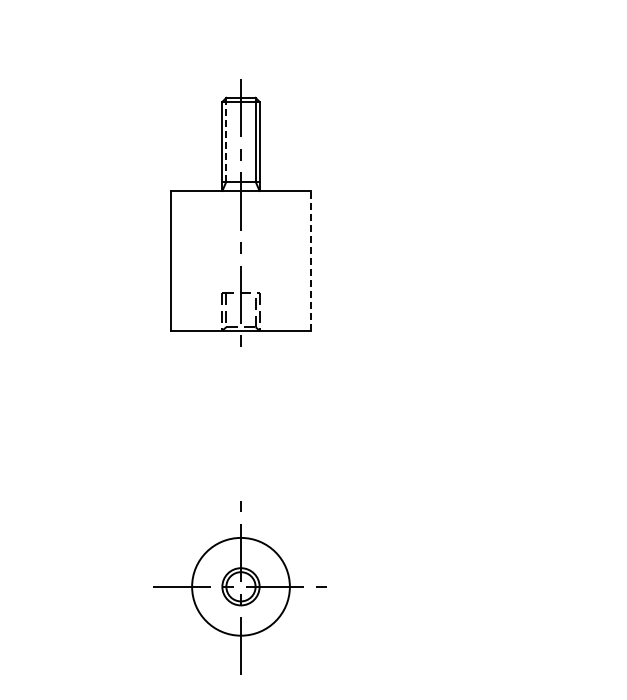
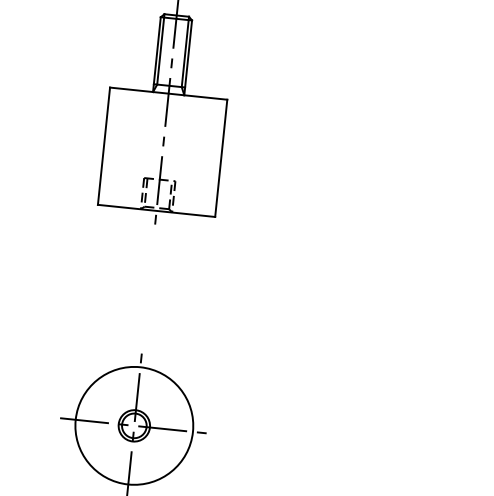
line: (226, 139) -> (160, 49), dashed -> solid
line: (310, 260) -> (220, 158), dashed -> solid
circle: (240, 586) -> (133, 425), size x1.43

